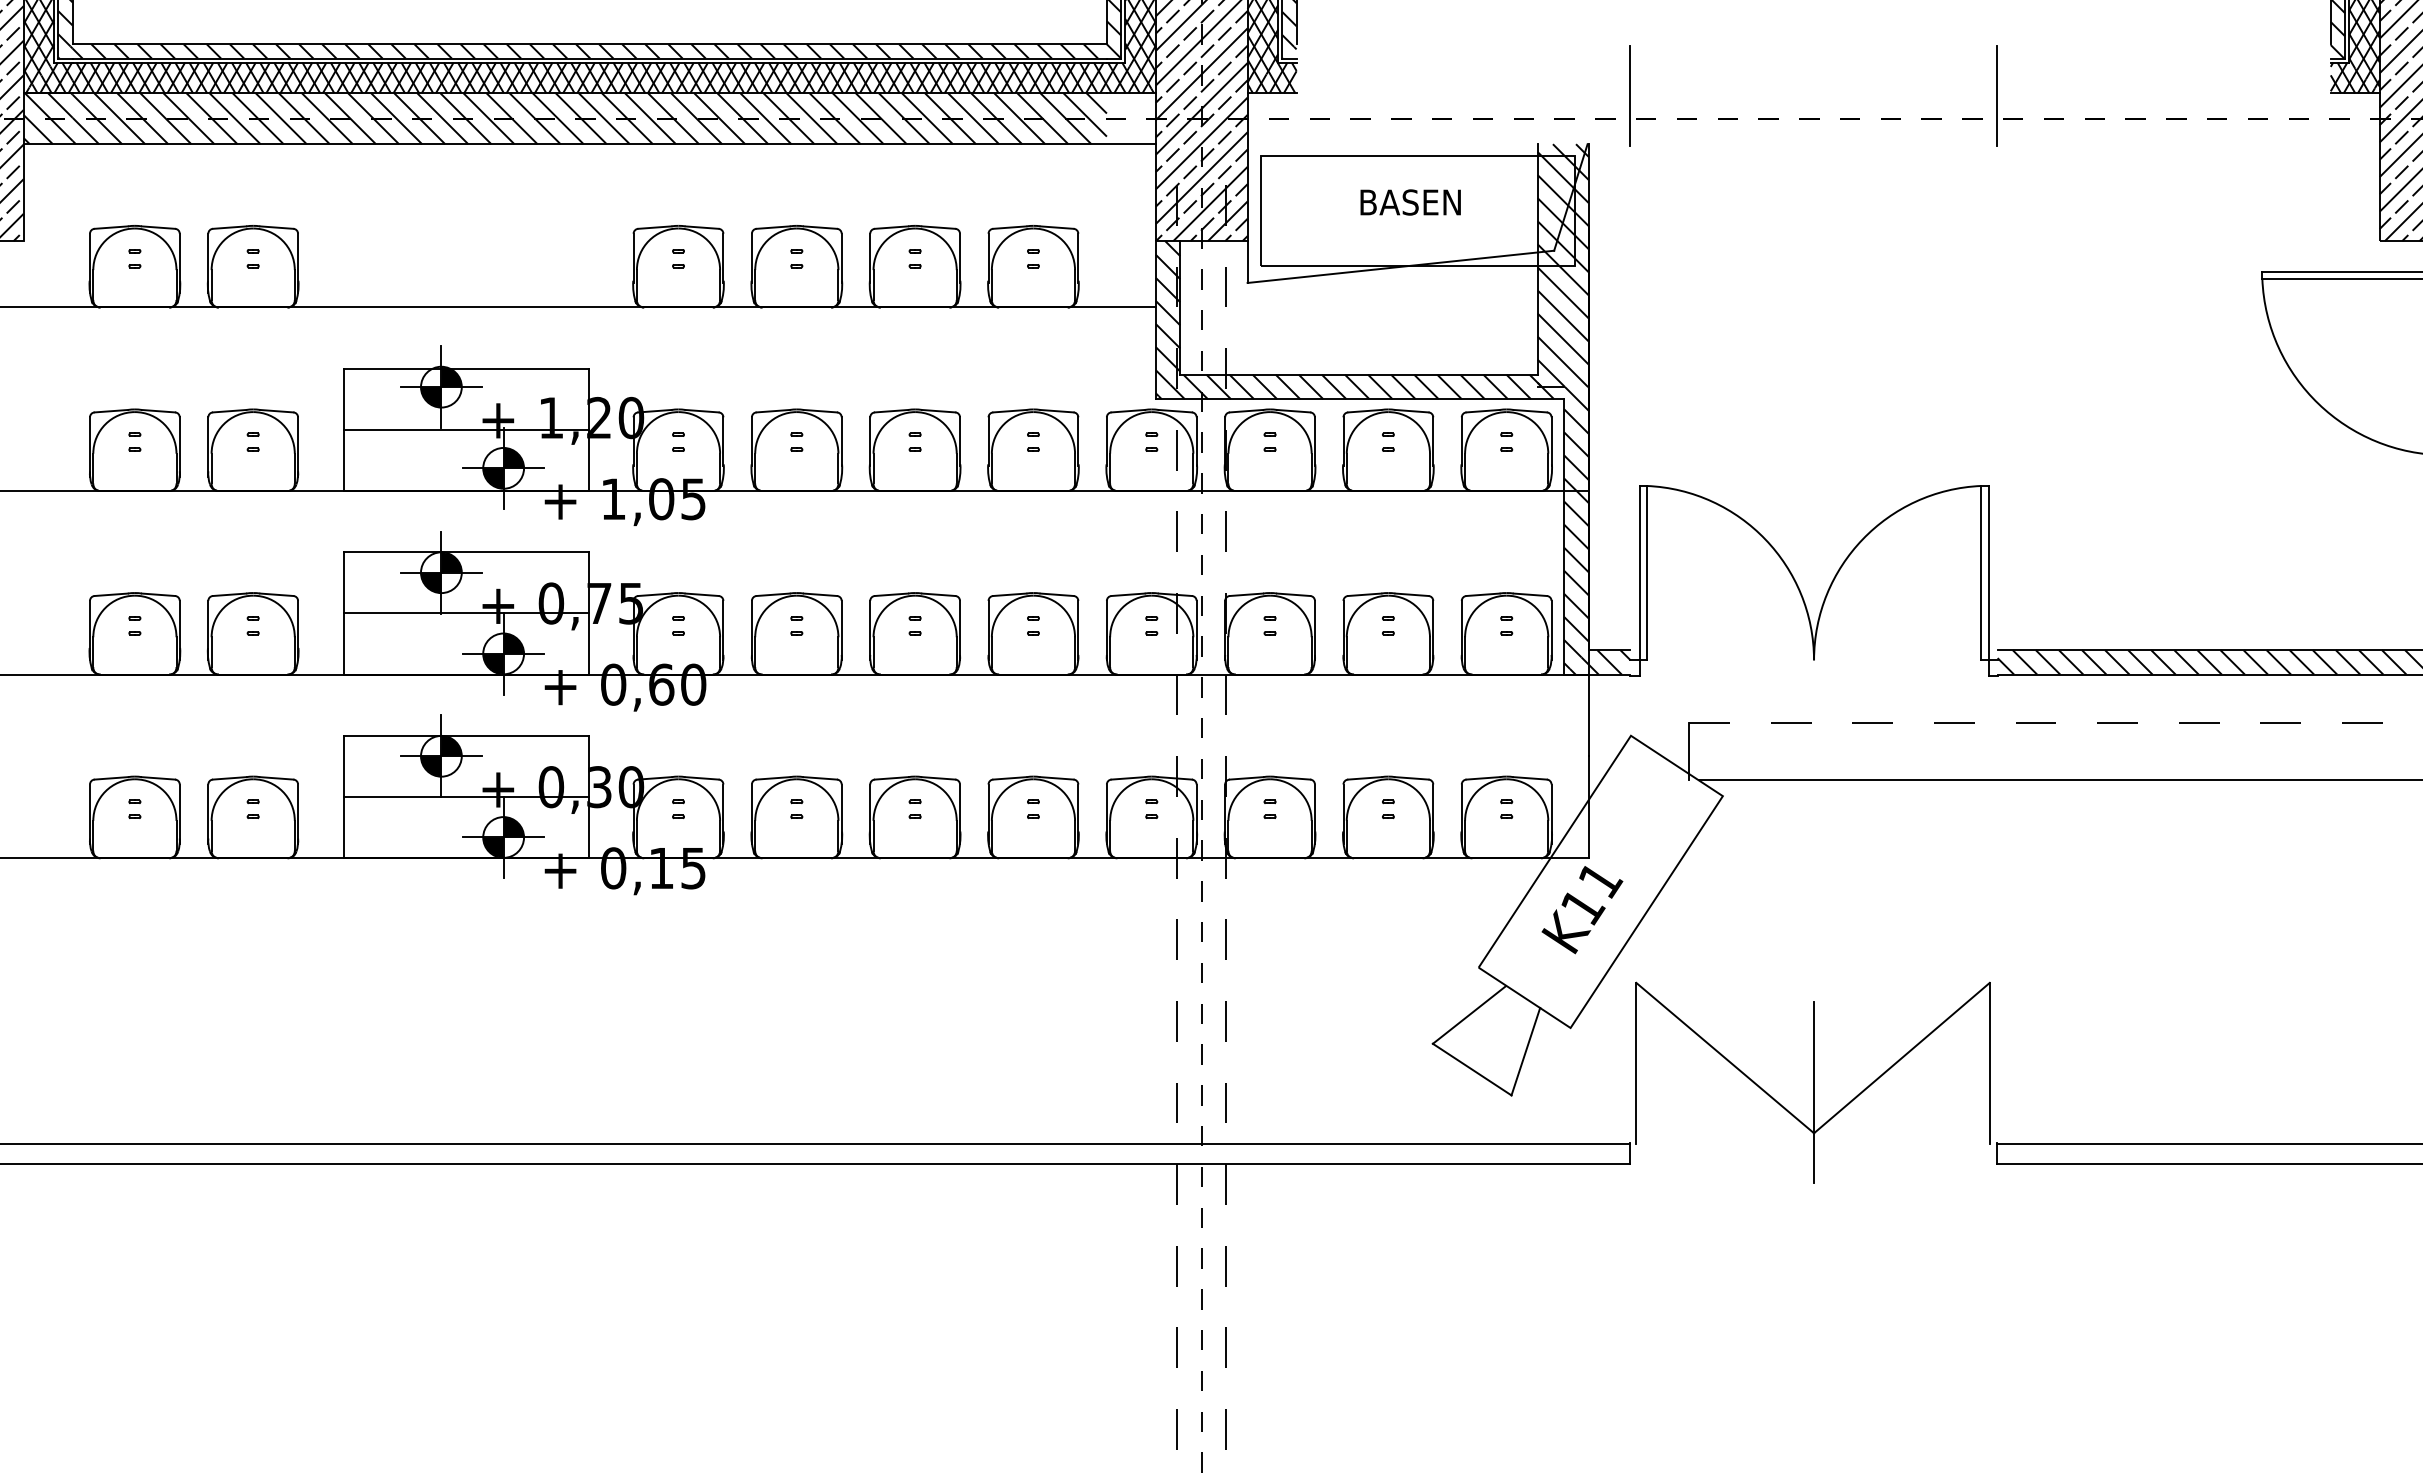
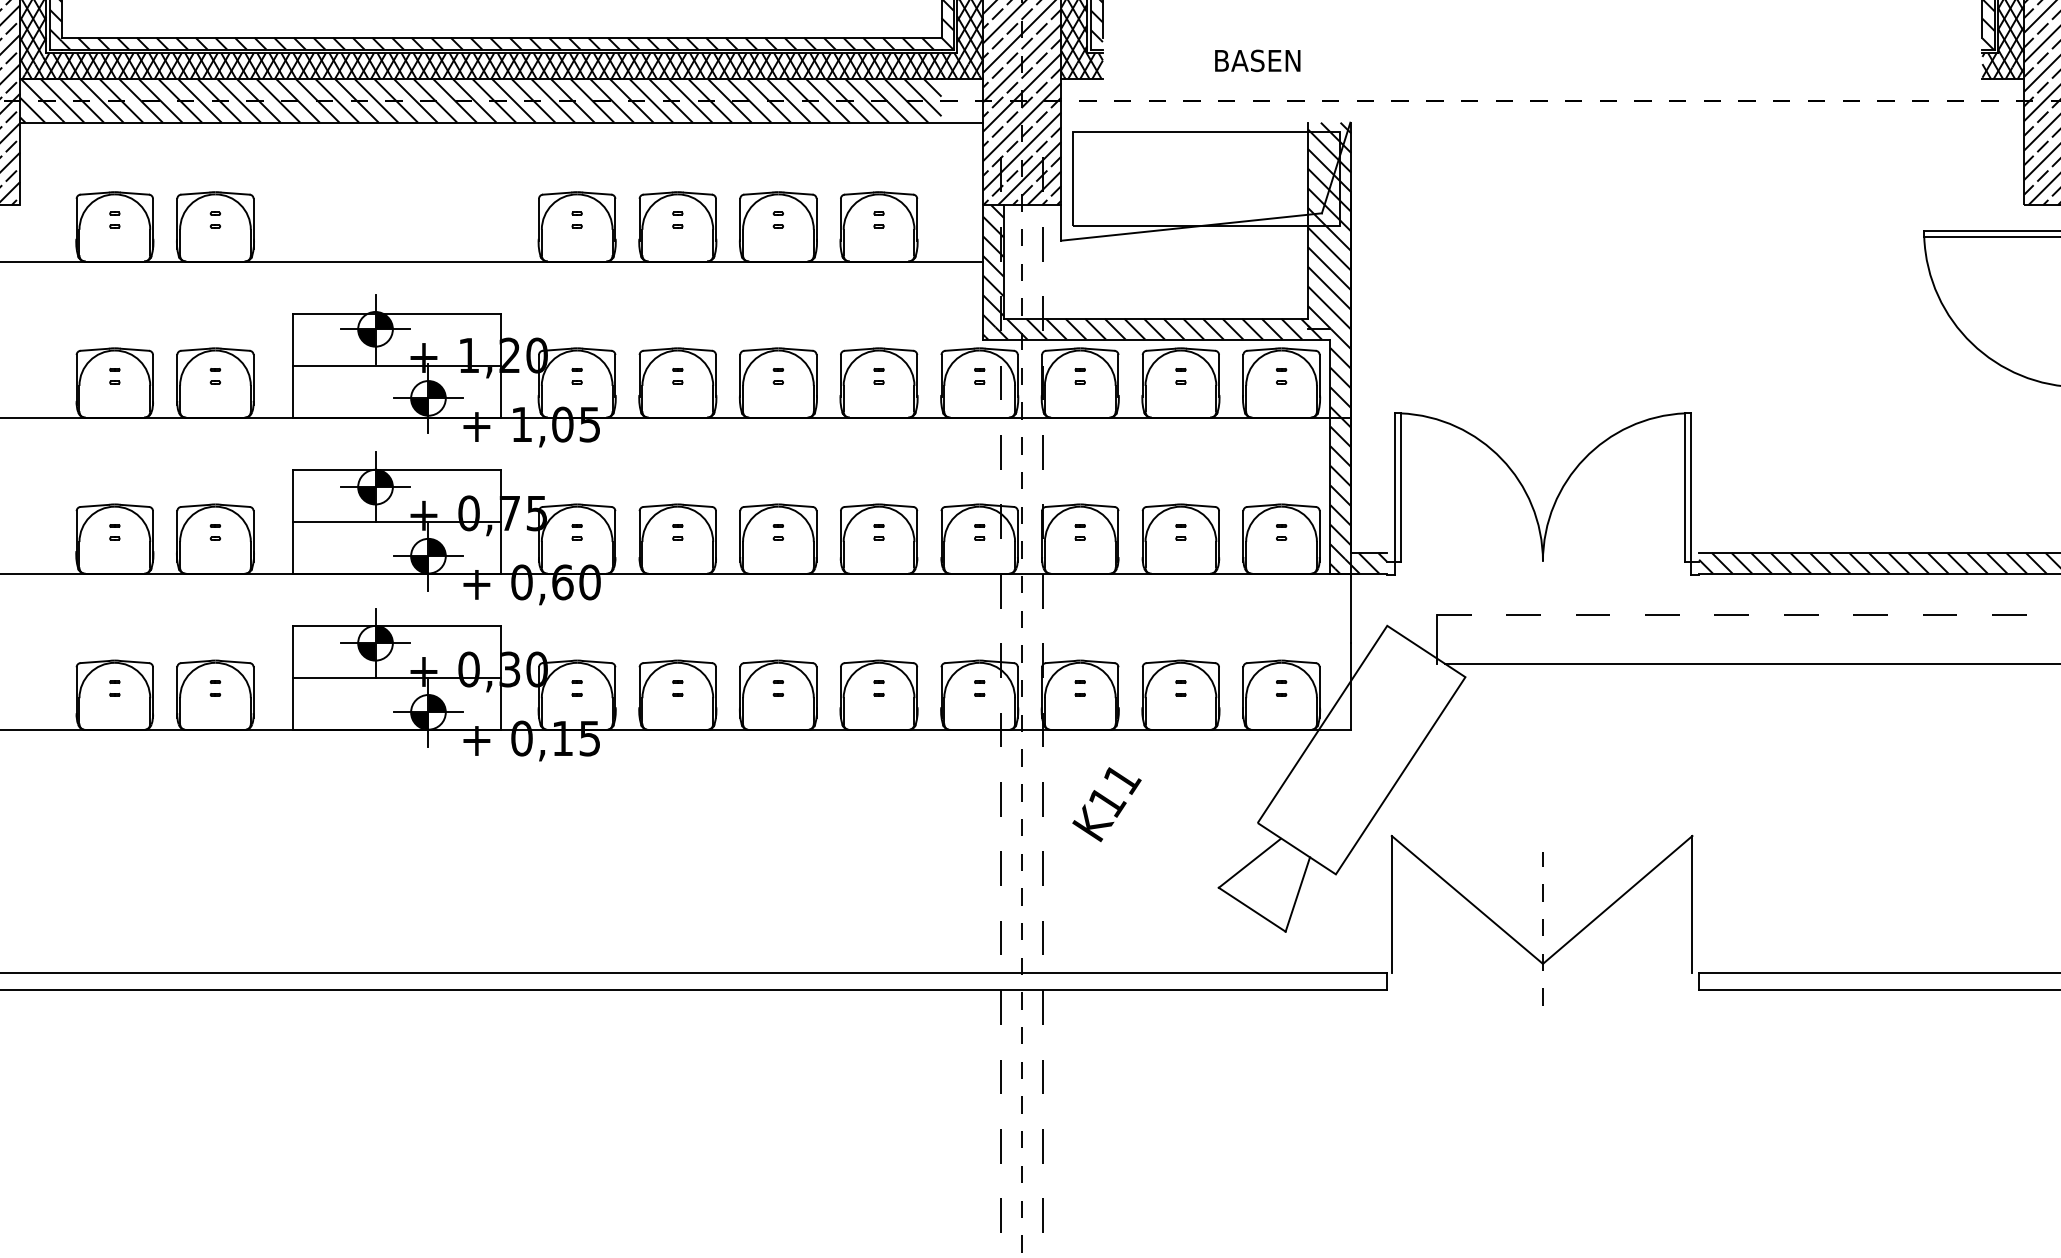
line: (1997, 95) -> (1698, 81), removed
line: (1629, 96) -> (1386, 82), removed
text: (1410, 202) -> (1257, 60), moved
text: (1582, 910) -> (1107, 805), moved
line: (1814, 1091) -> (1543, 928), solid -> dashed

